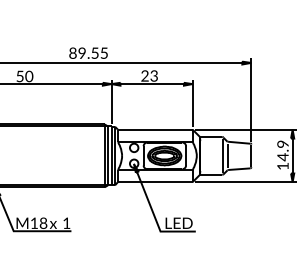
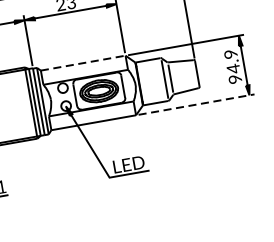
line: (155, 129) -> (83, 62), solid -> dashed
text: (282, 166) -> (234, 79), 14.9 -> 94.9
line: (246, 182) -> (197, 104), solid -> dashed

